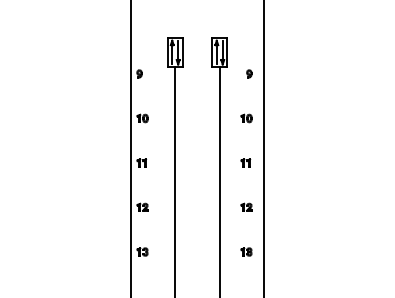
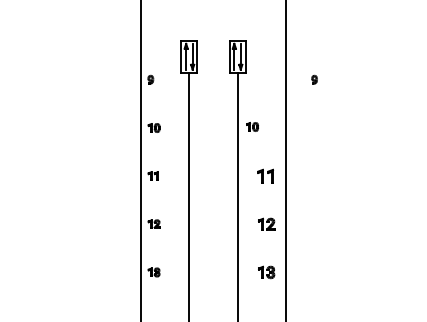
part: (249, 73) -> (314, 79), moved
part: (246, 118) -> (252, 126), moved
part: (245, 162) -> (265, 175), size x1.6
part: (246, 206) -> (266, 223), size x1.4
part: (246, 252) -> (266, 272), size x1.4

